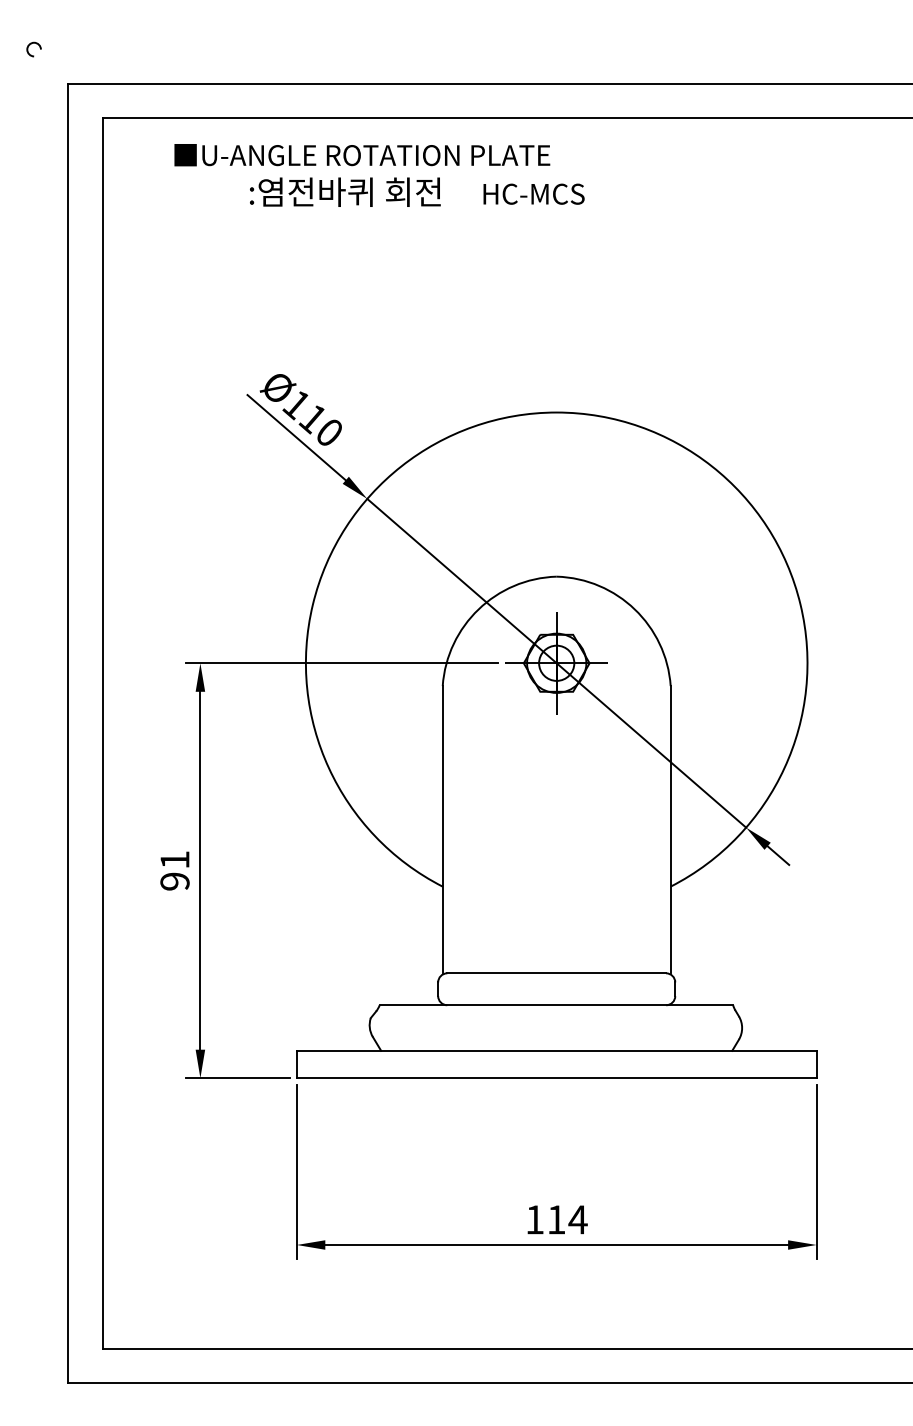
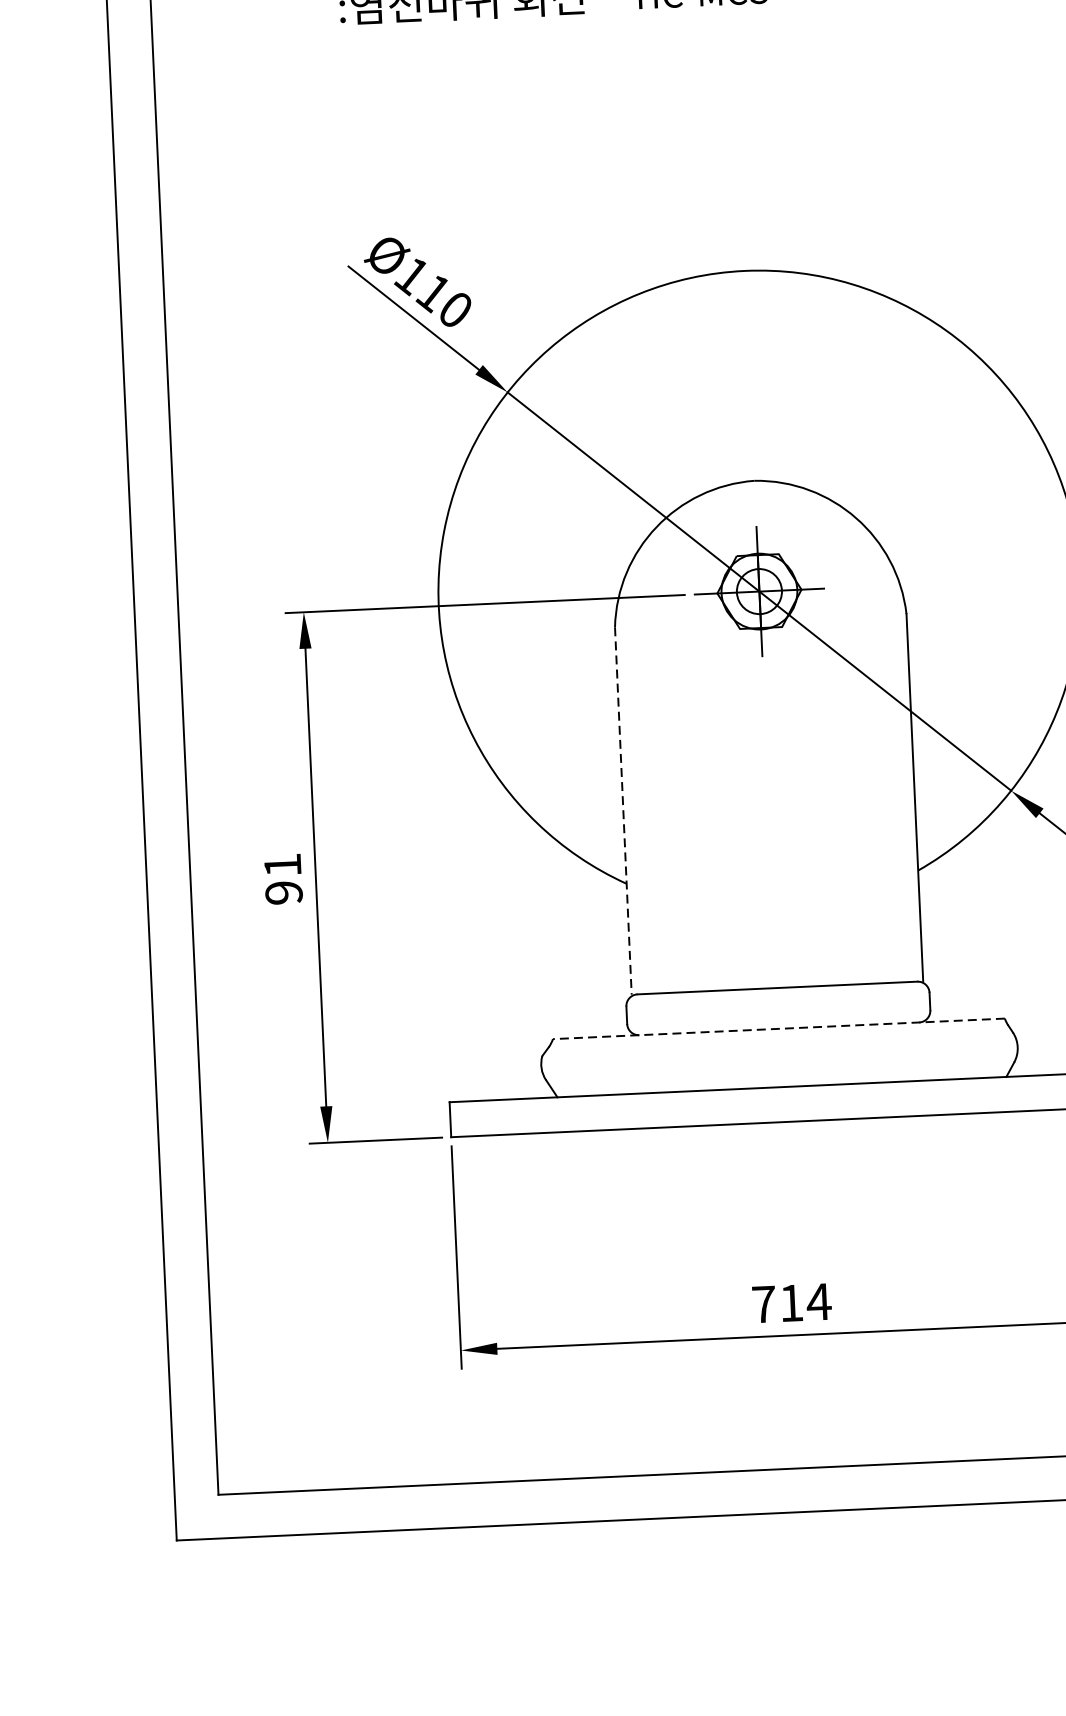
line: (442, 829) -> (623, 810), solid -> dashed
line: (556, 1005) -> (779, 1029), solid -> dashed
text: (535, 1219) -> (764, 1304), 114 -> 714

